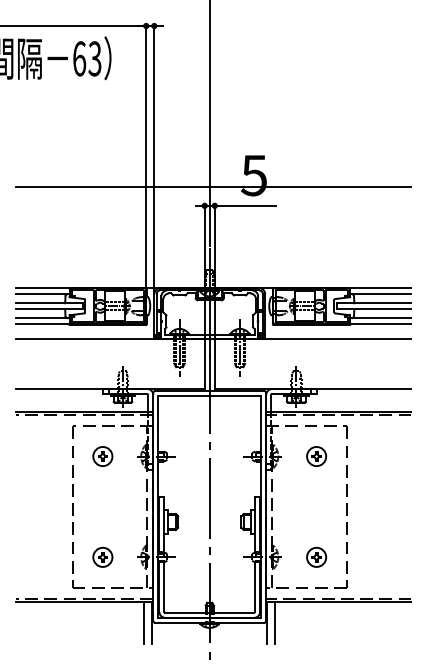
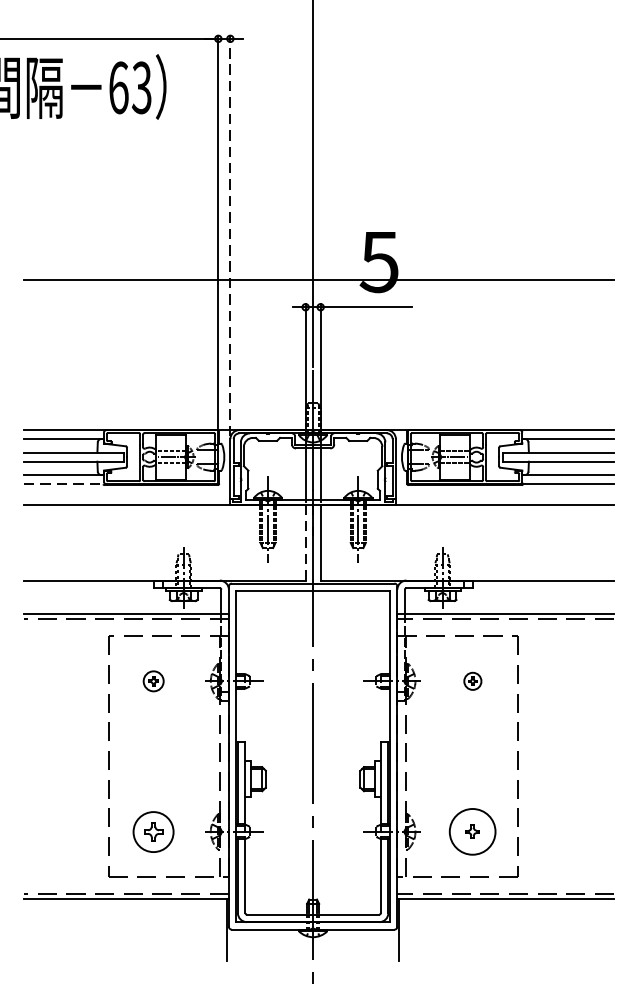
line: (154, 157) -> (230, 235), solid -> dashed
line: (42, 324) -> (63, 484), solid -> dashed
line: (204, 363) -> (305, 542), solid -> dashed
part: (102, 456) -> (153, 681), size x0.7
part: (316, 456) -> (472, 681), size x0.6
part: (102, 556) -> (153, 830), size x1.4
circle: (316, 556) -> (472, 830), size x1.6
line: (144, 623) -> (215, 930), removed
line: (275, 623) -> (411, 930), removed

